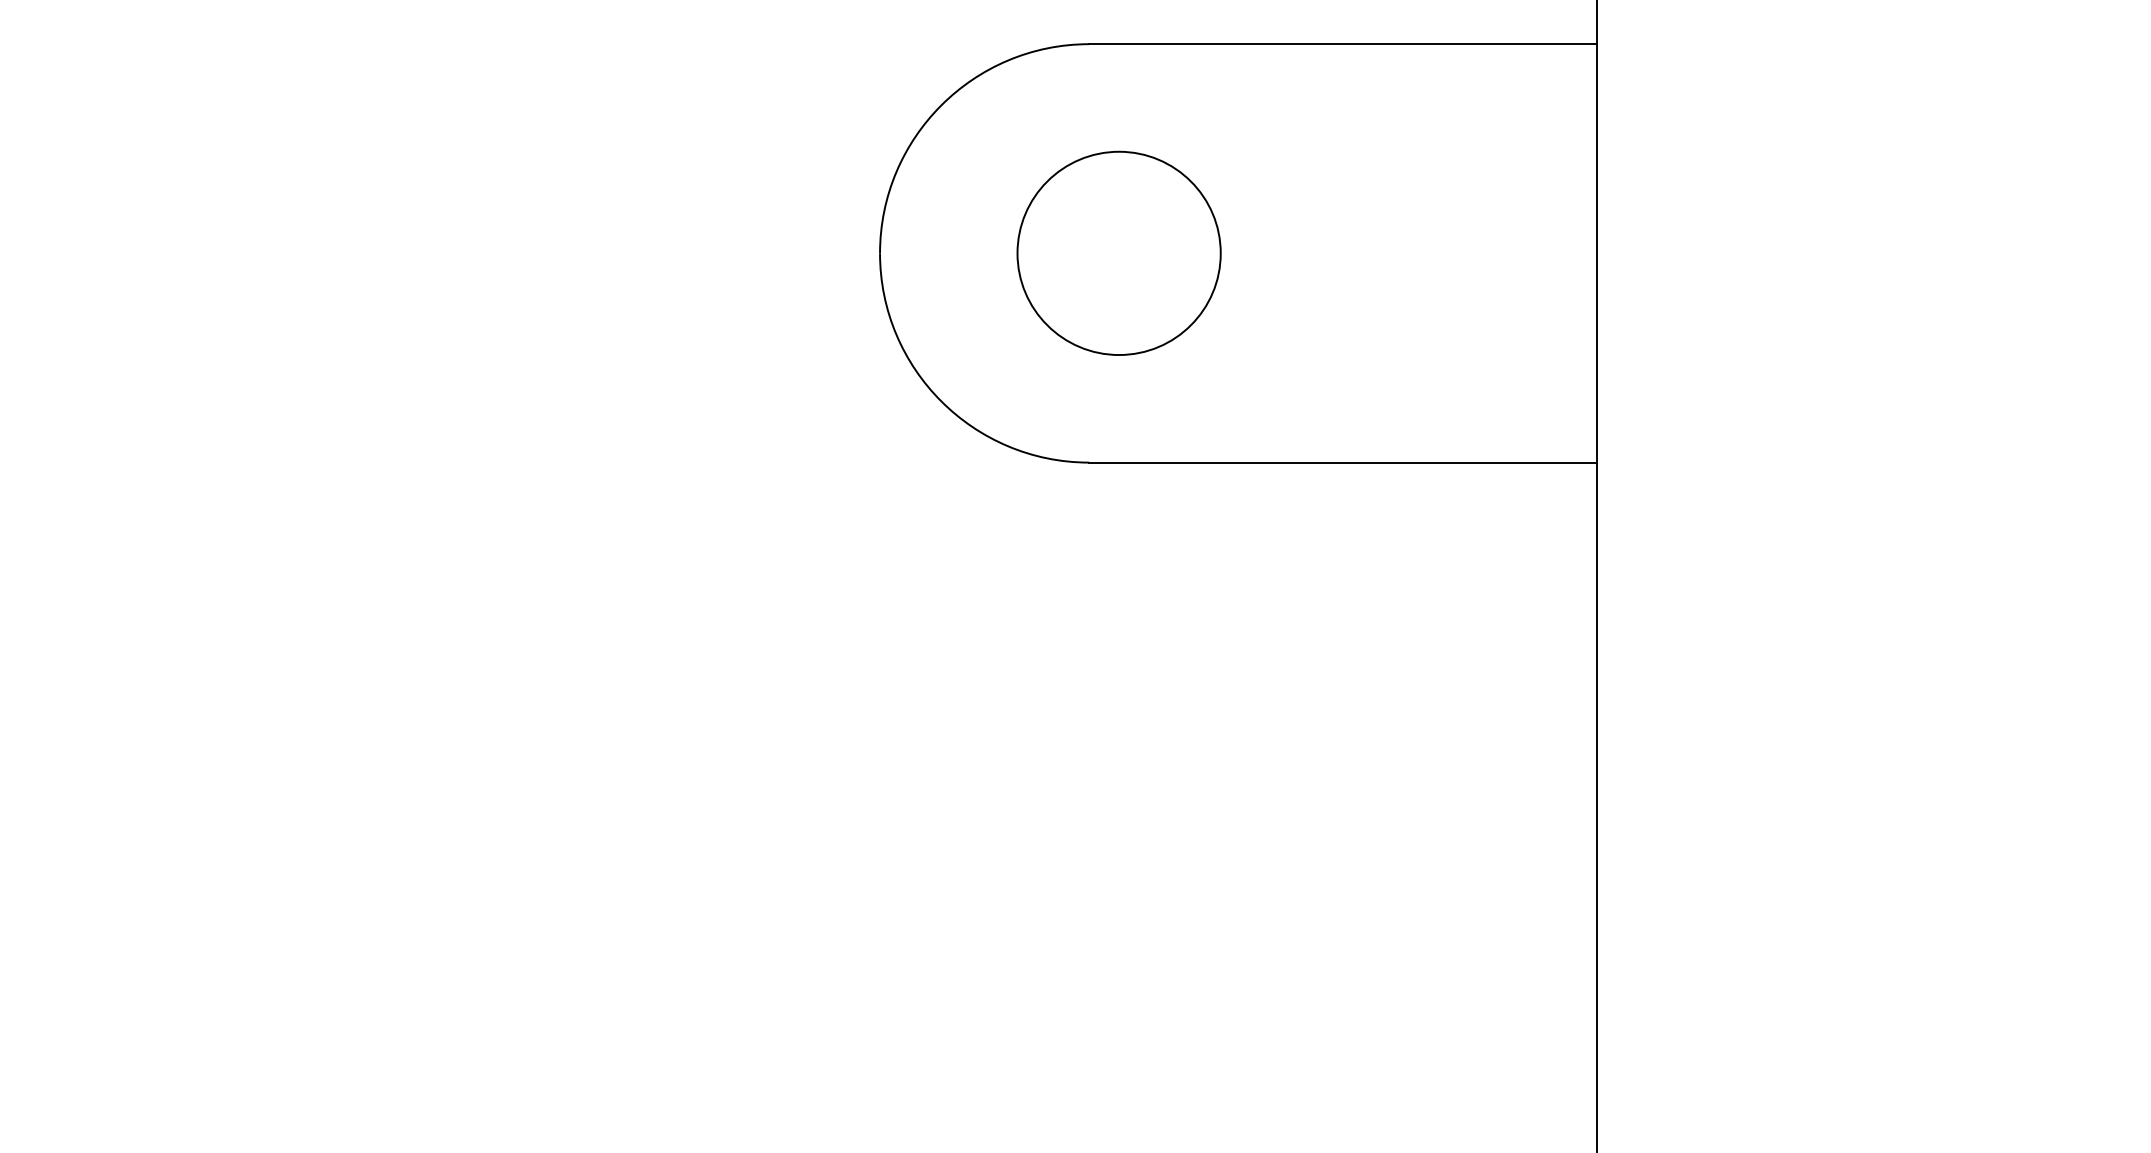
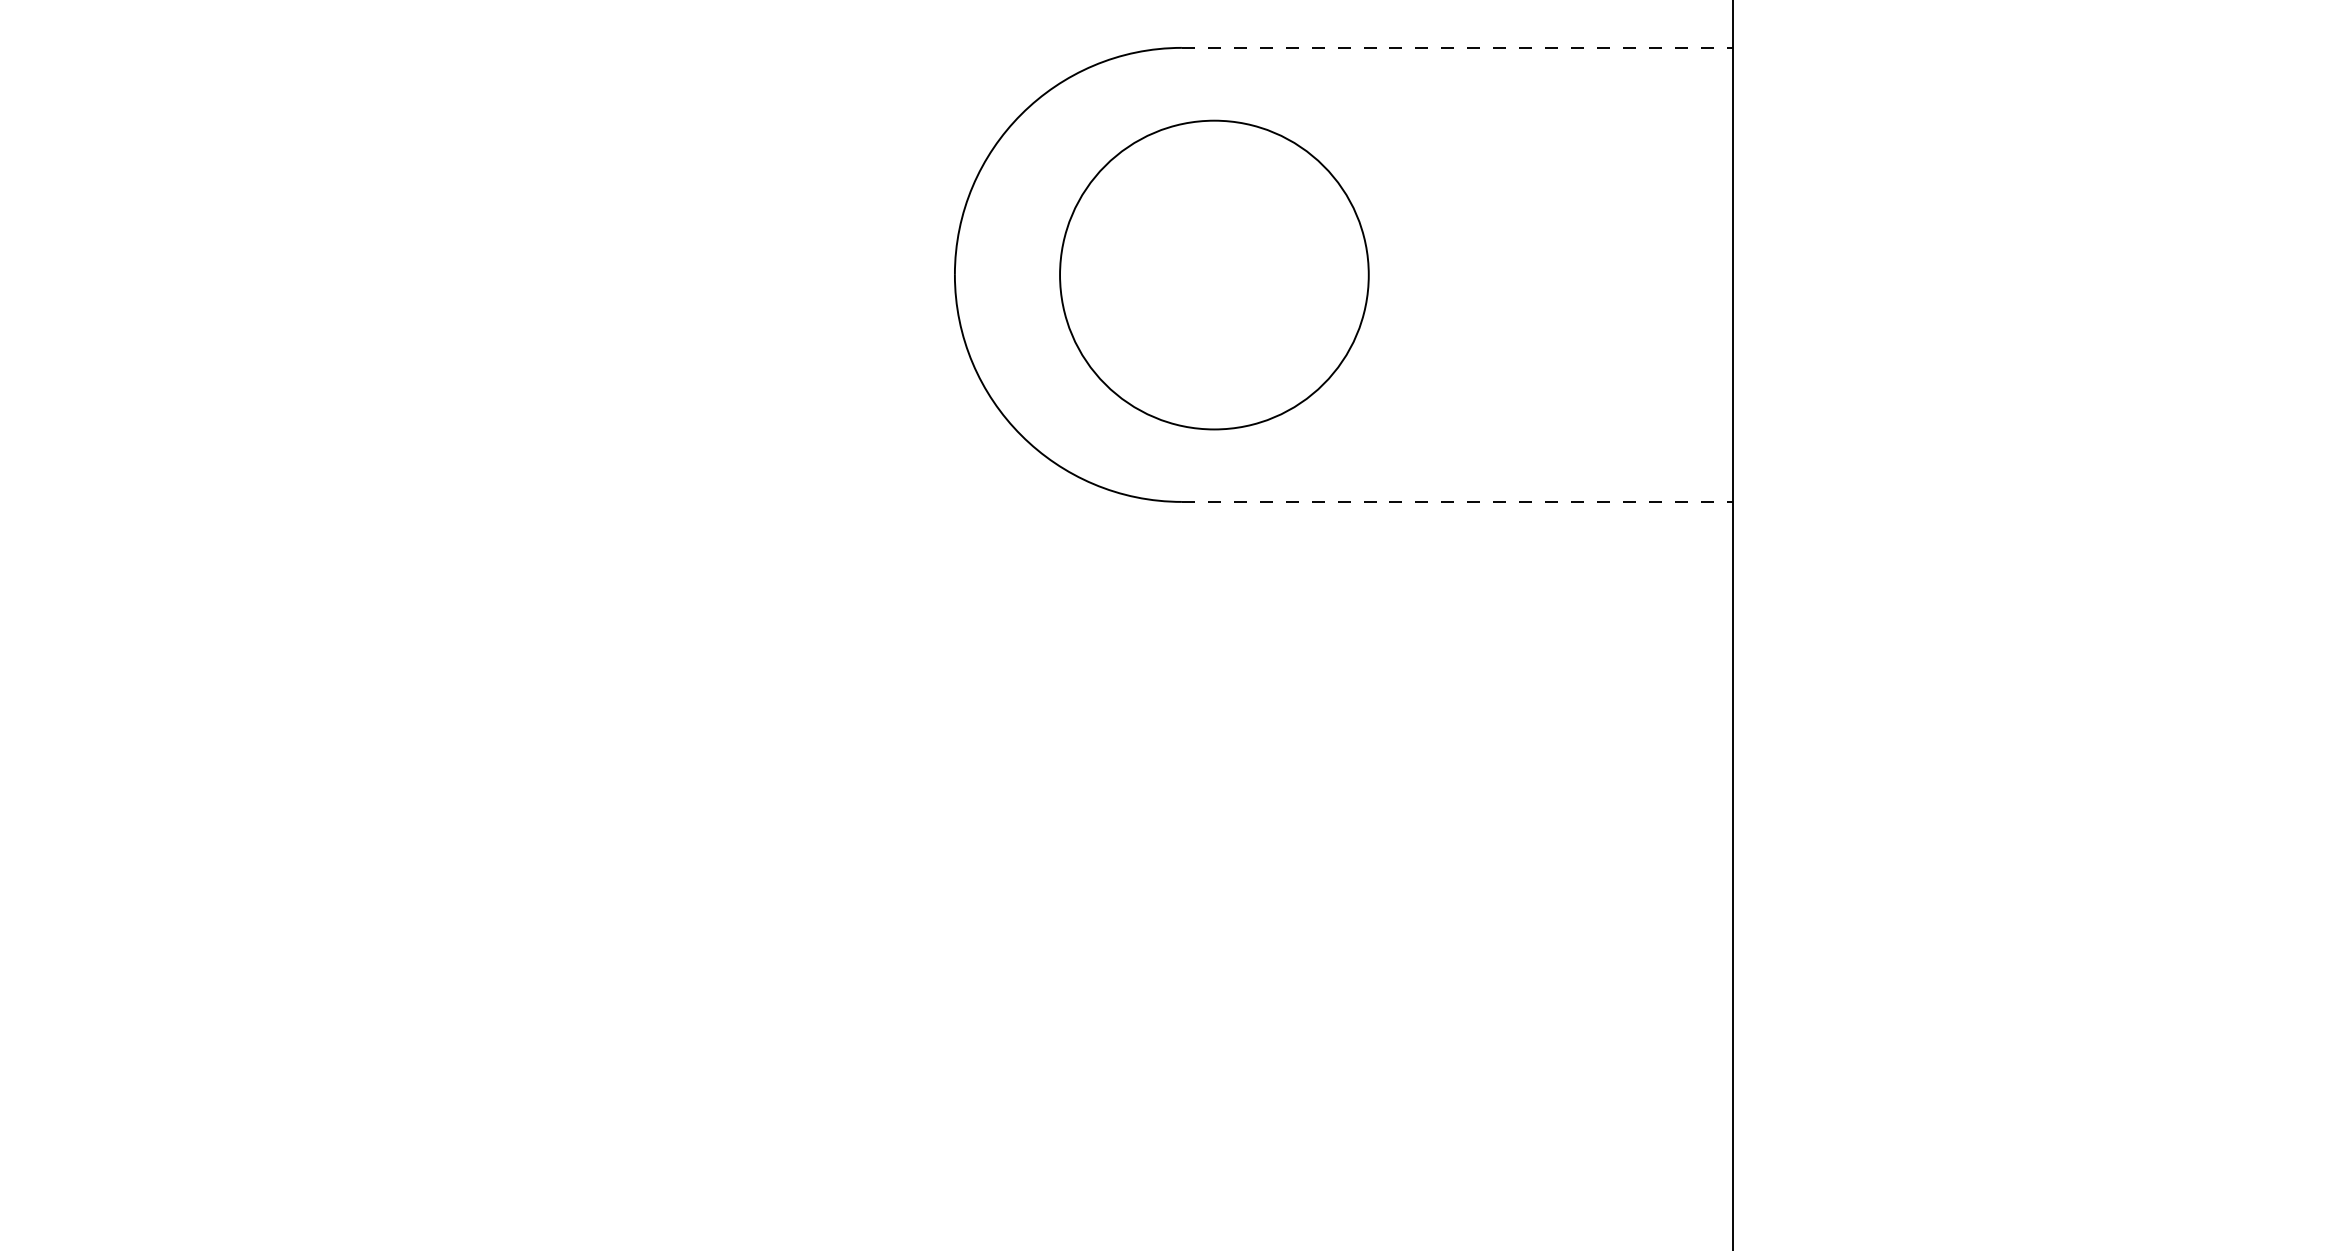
line: (1343, 44) -> (1457, 48), solid -> dashed
circle: (1118, 252) -> (1213, 273), size x1.4
line: (1343, 462) -> (1457, 501), solid -> dashed

